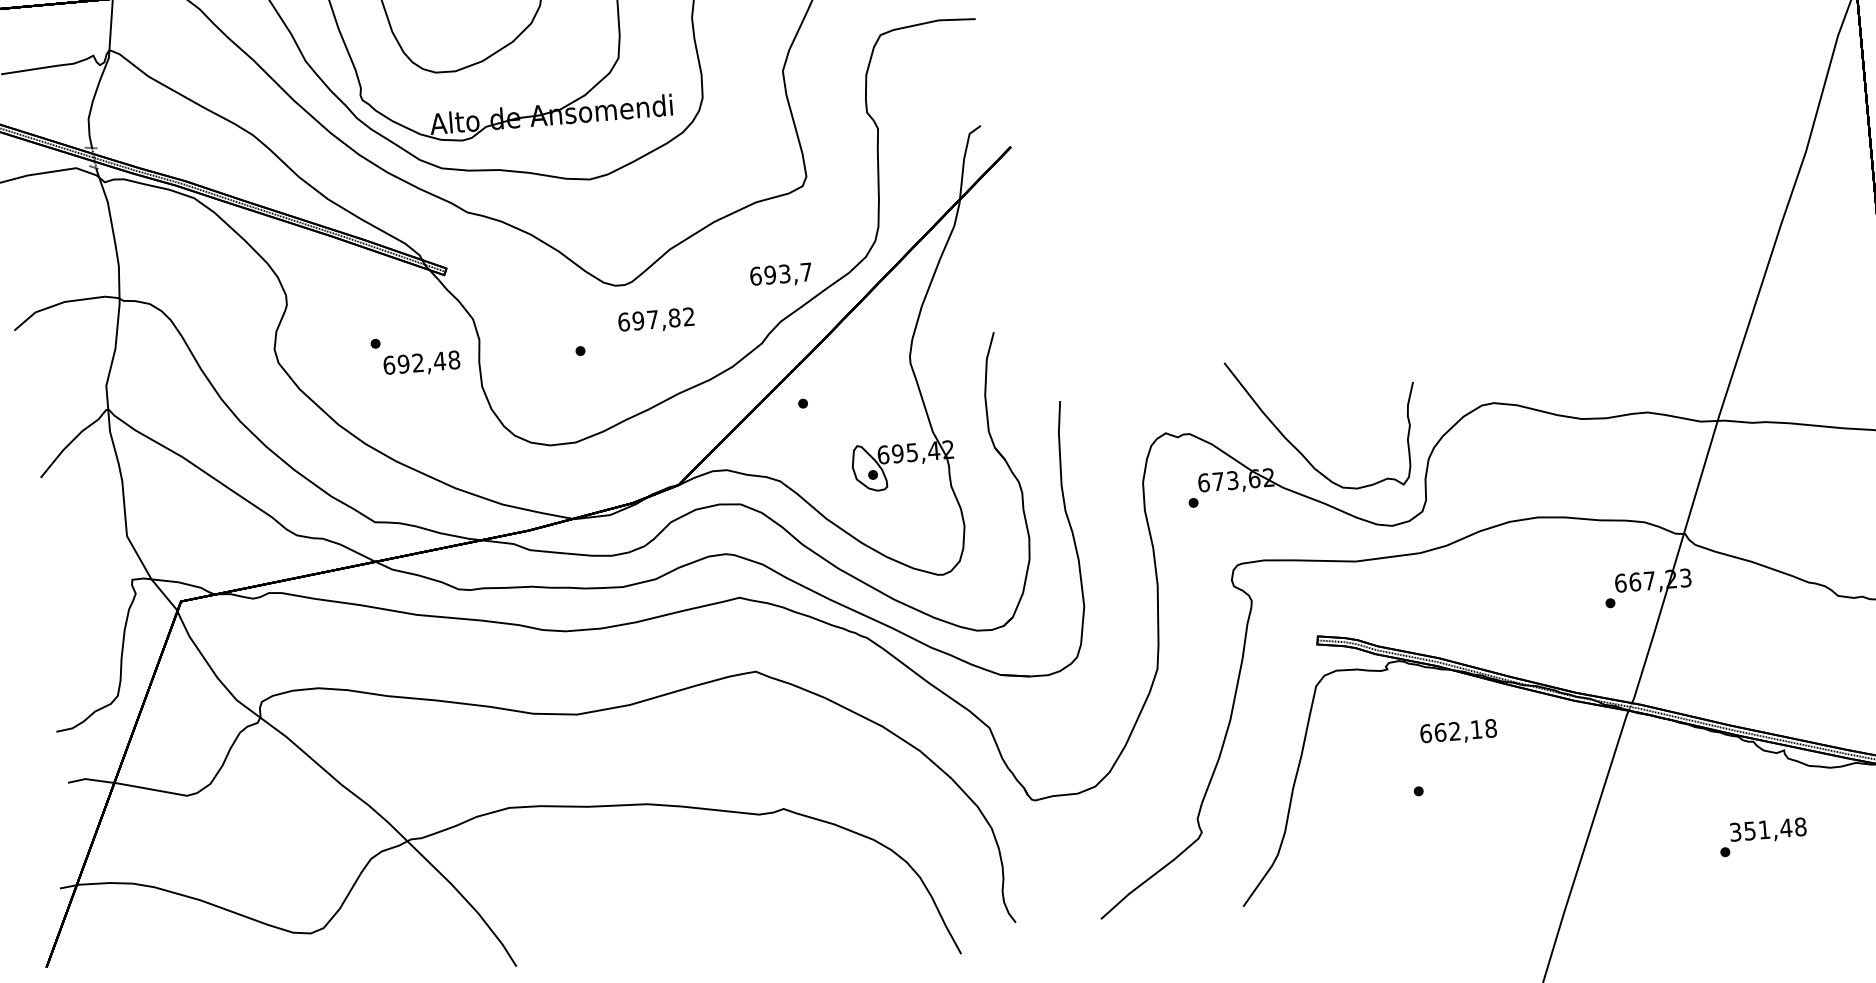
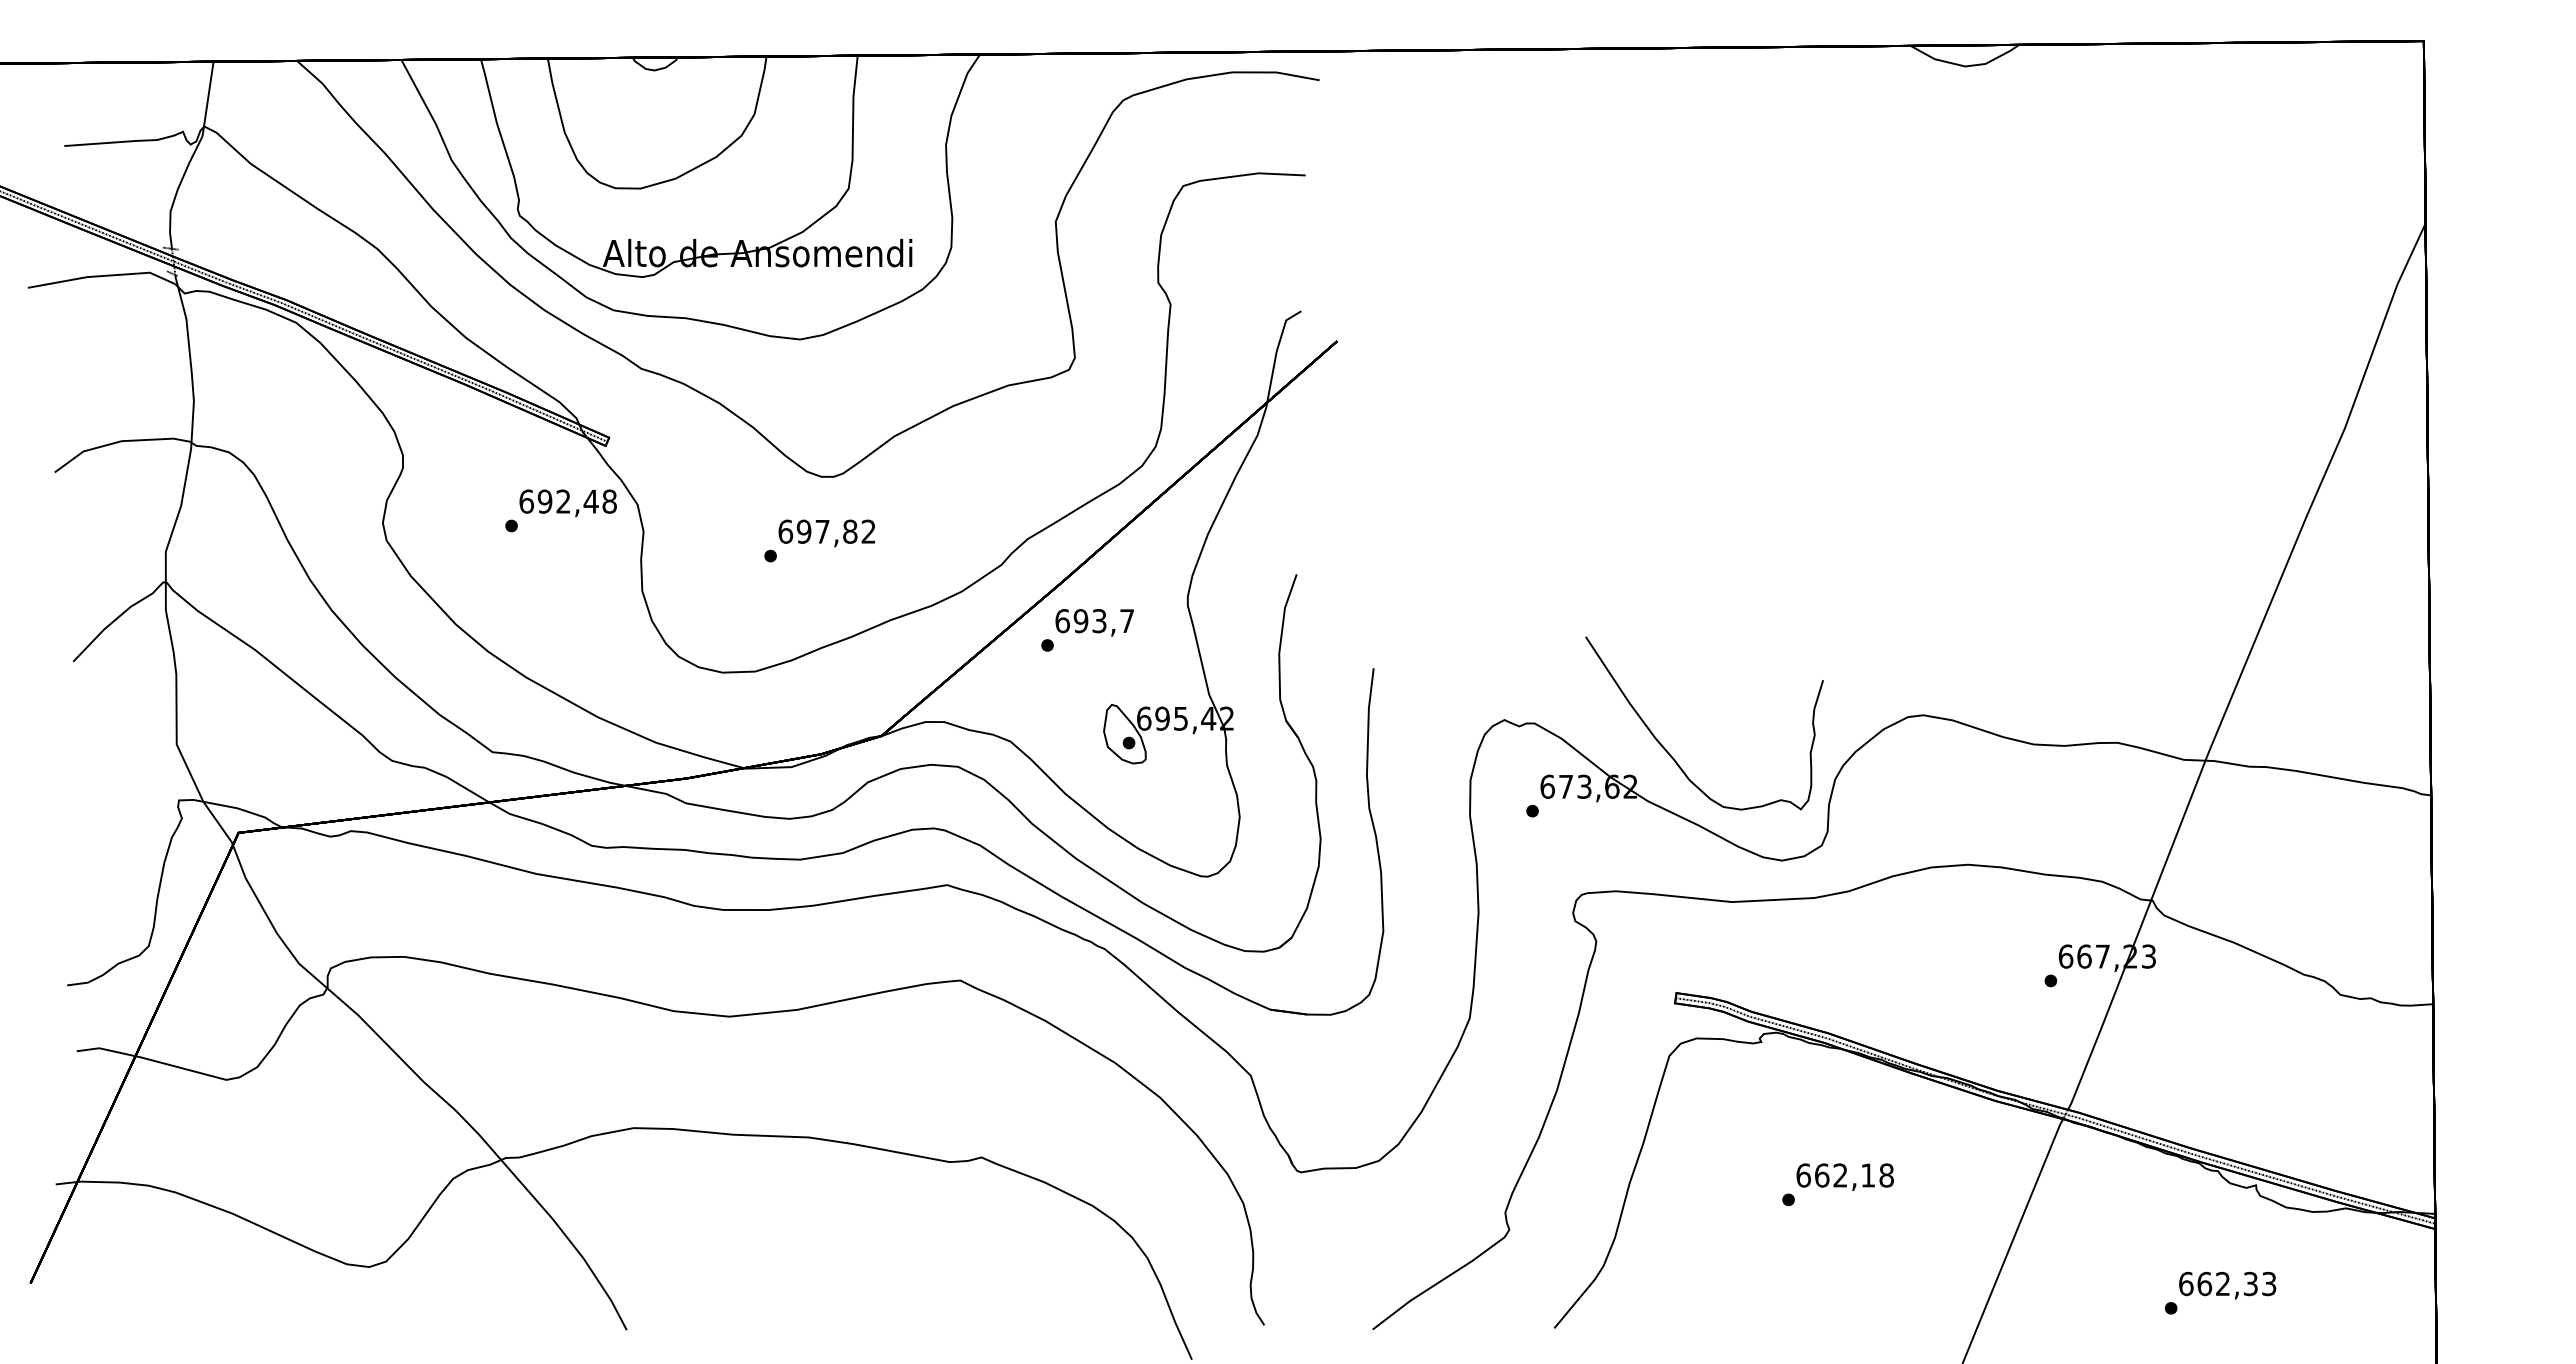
text: (780, 275) -> (1094, 622), moved
text: (656, 320) -> (826, 533), moved
text: (421, 364) -> (567, 503), moved
text: (1458, 731) -> (1844, 1176), moved
text: (1767, 829) -> (2227, 1283), 351,48 -> 662,33

